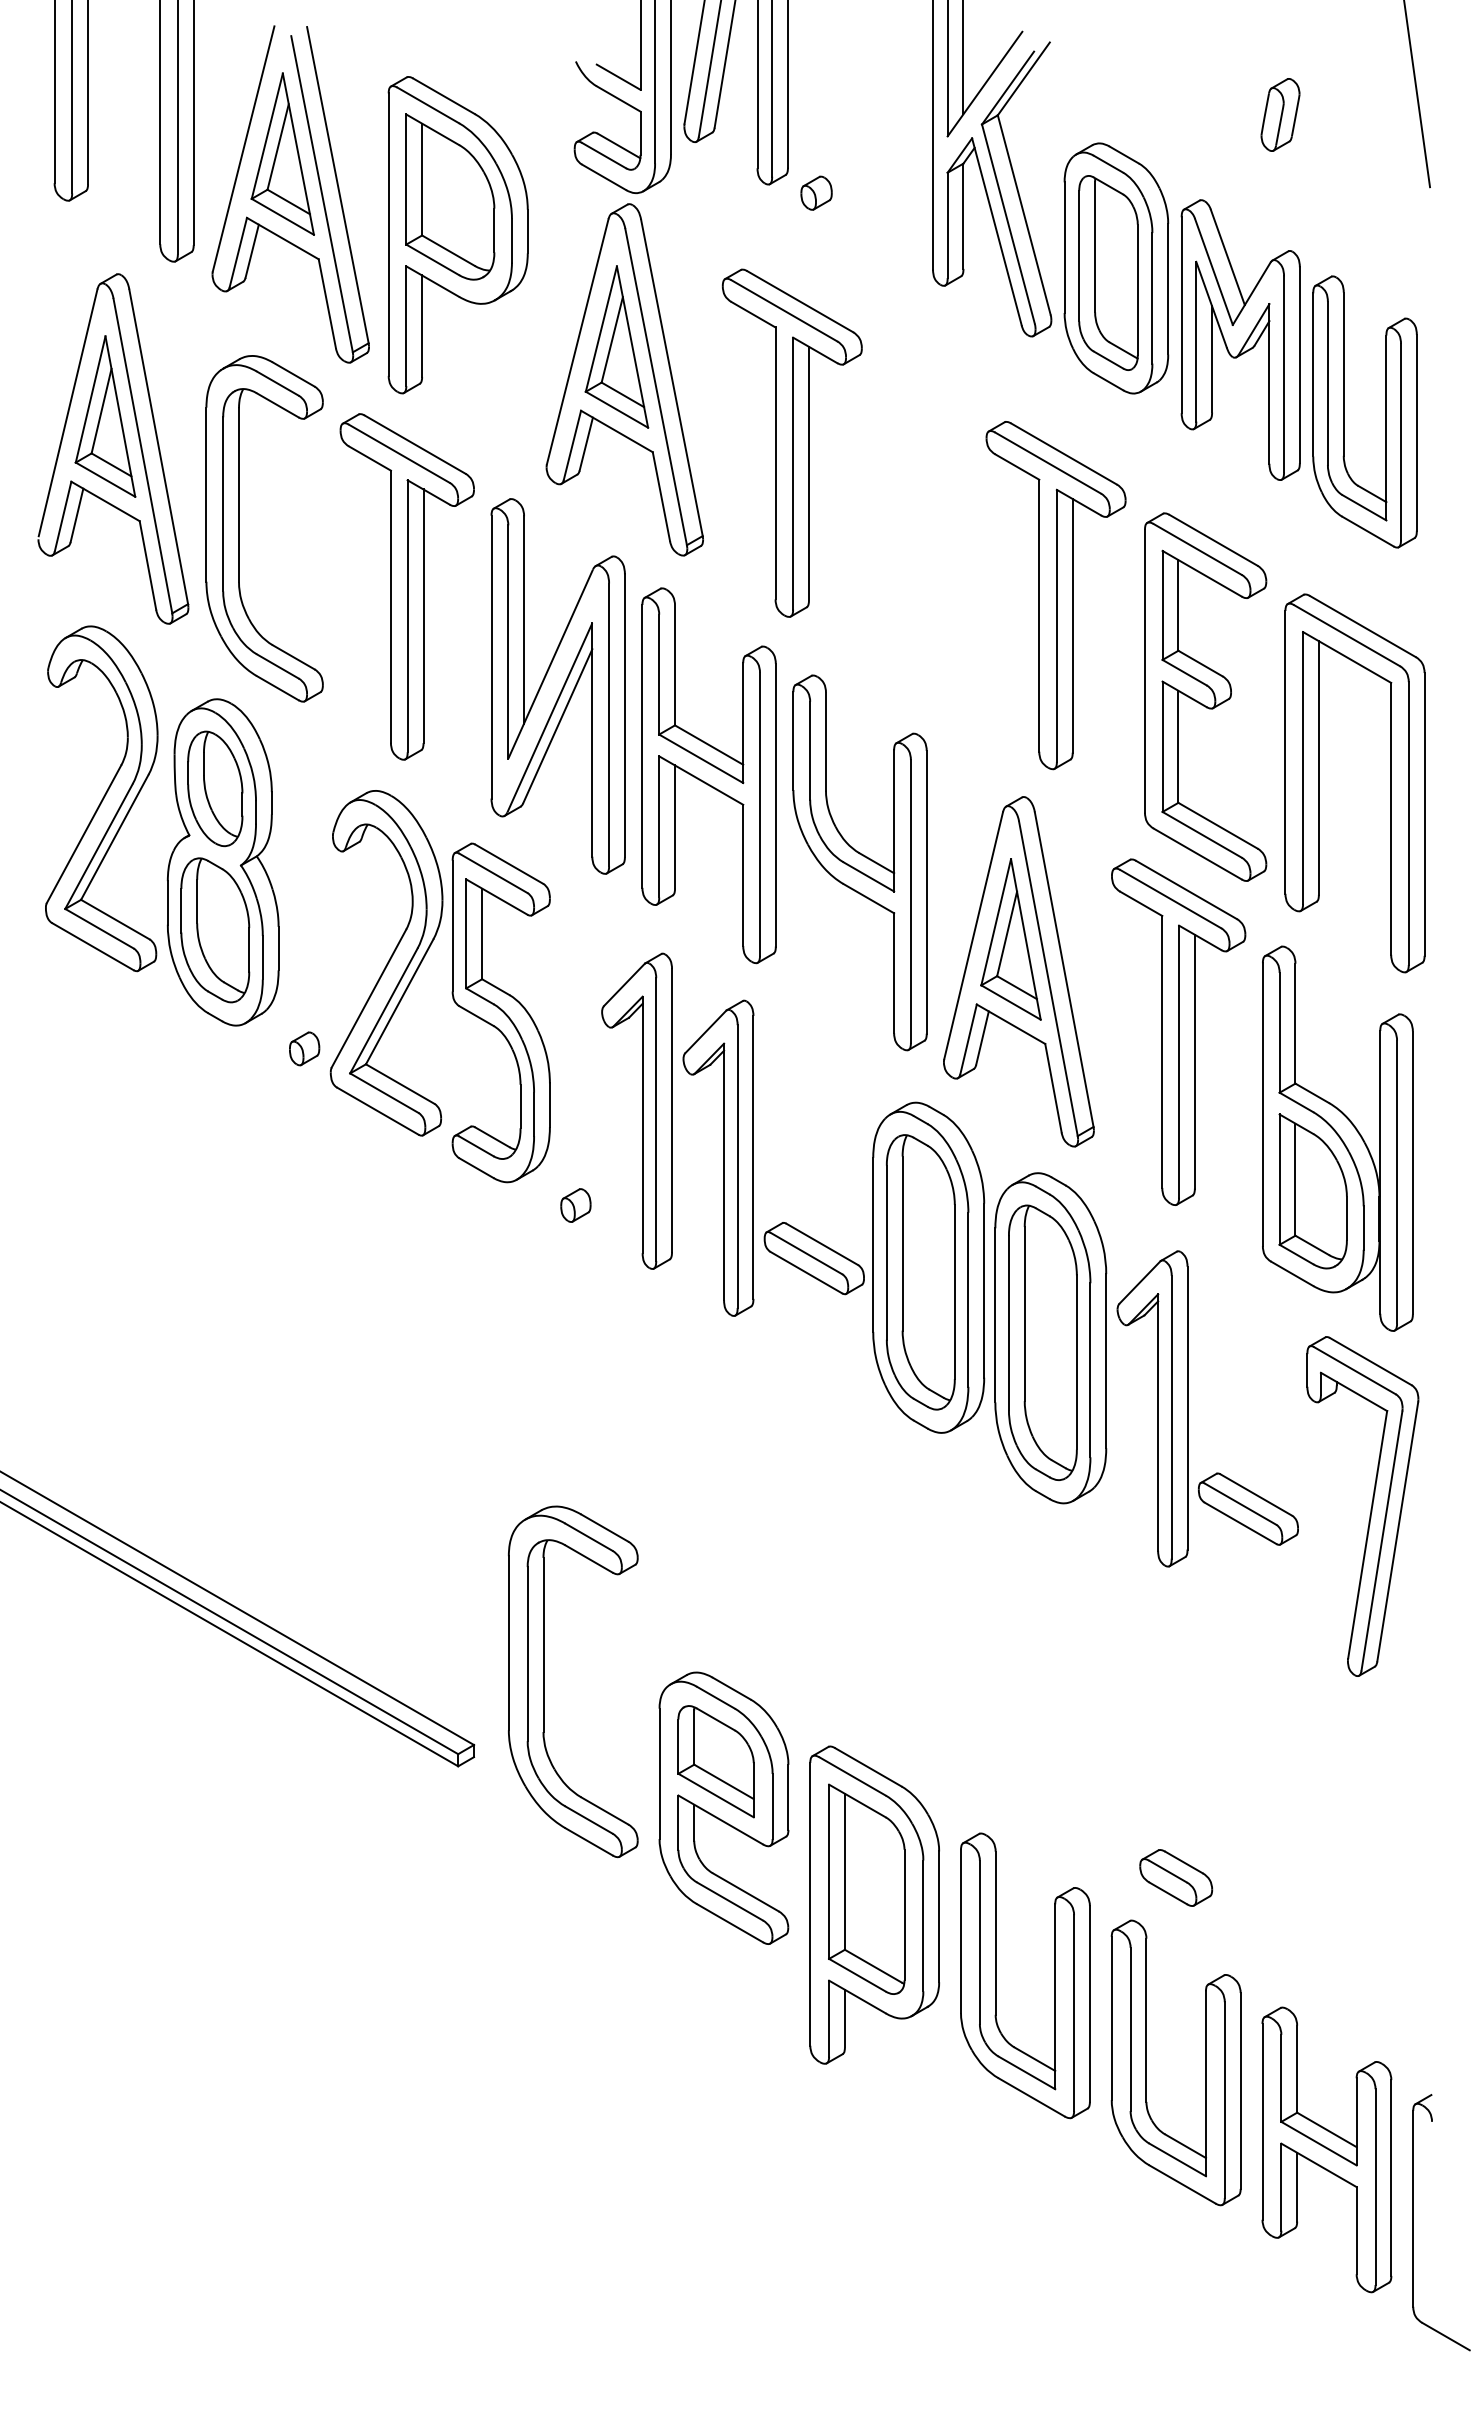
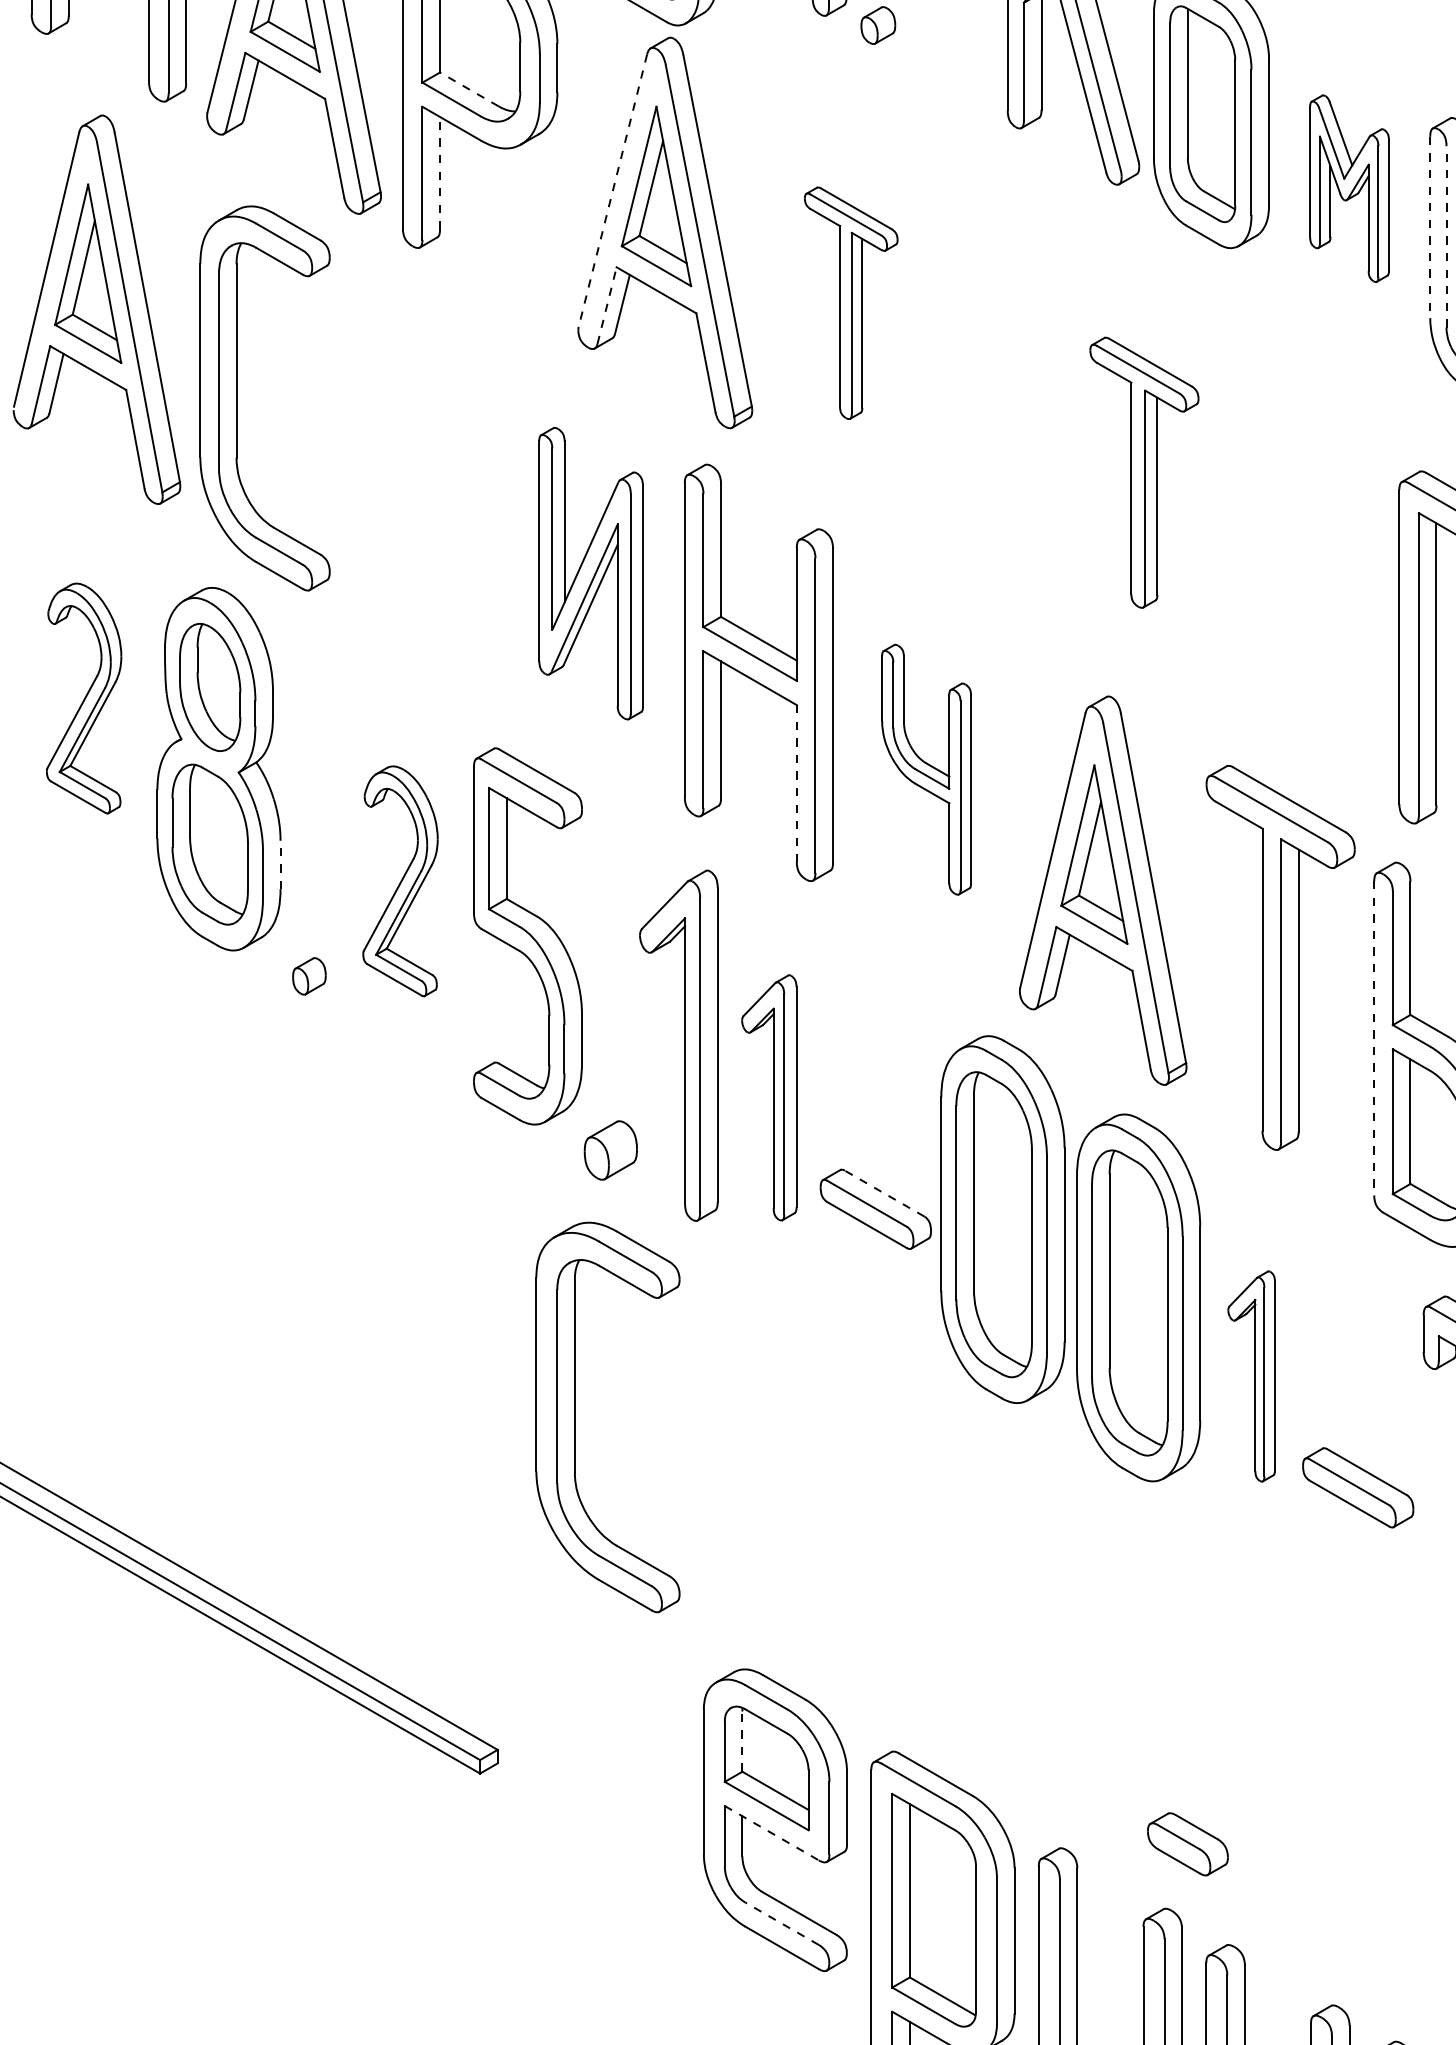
line: (448, 250) -> (469, 89), solid -> dashed
line: (422, 326) -> (440, 173), solid -> dashed
part: (1240, 339) -> (1349, 188), size x0.6
line: (577, 342) -> (612, 191), solid -> dashed
line: (1313, 374) -> (1430, 226), solid -> dashed
line: (1327, 383) -> (1446, 236), solid -> dashed
part: (791, 442) -> (850, 302), size x0.6
line: (572, 445) -> (607, 305), solid -> dashed
part: (406, 586) -> (422, 462), removed
part: (1055, 595) -> (1143, 472), size x0.7
part: (557, 686) -> (590, 573), size x0.7
part: (1205, 696) -> (1310, 584), removed
part: (101, 798) -> (83, 698), size x0.6
part: (859, 862) -> (926, 769), size x0.6
line: (743, 875) -> (797, 783), solid -> dashed
line: (278, 948) -> (280, 864), solid -> dashed
part: (386, 963) -> (400, 881), size x0.6
line: (1262, 1105) -> (1373, 1039), solid -> dashed
part: (718, 1157) -> (769, 1097), size x0.7
part: (575, 1205) -> (610, 1150), size x1.6
line: (821, 1244) -> (883, 1193), solid -> dashed
part: (1152, 1408) -> (1251, 1375), size x0.6
part: (544, 1681) -> (575, 1417), moved
line: (694, 1737) -> (742, 1741), solid -> dashed
line: (720, 1819) -> (771, 1832), solid -> dashed
part: (1176, 1877) -> (1188, 1843), moved
line: (729, 1901) -> (781, 1923), solid -> dashed

